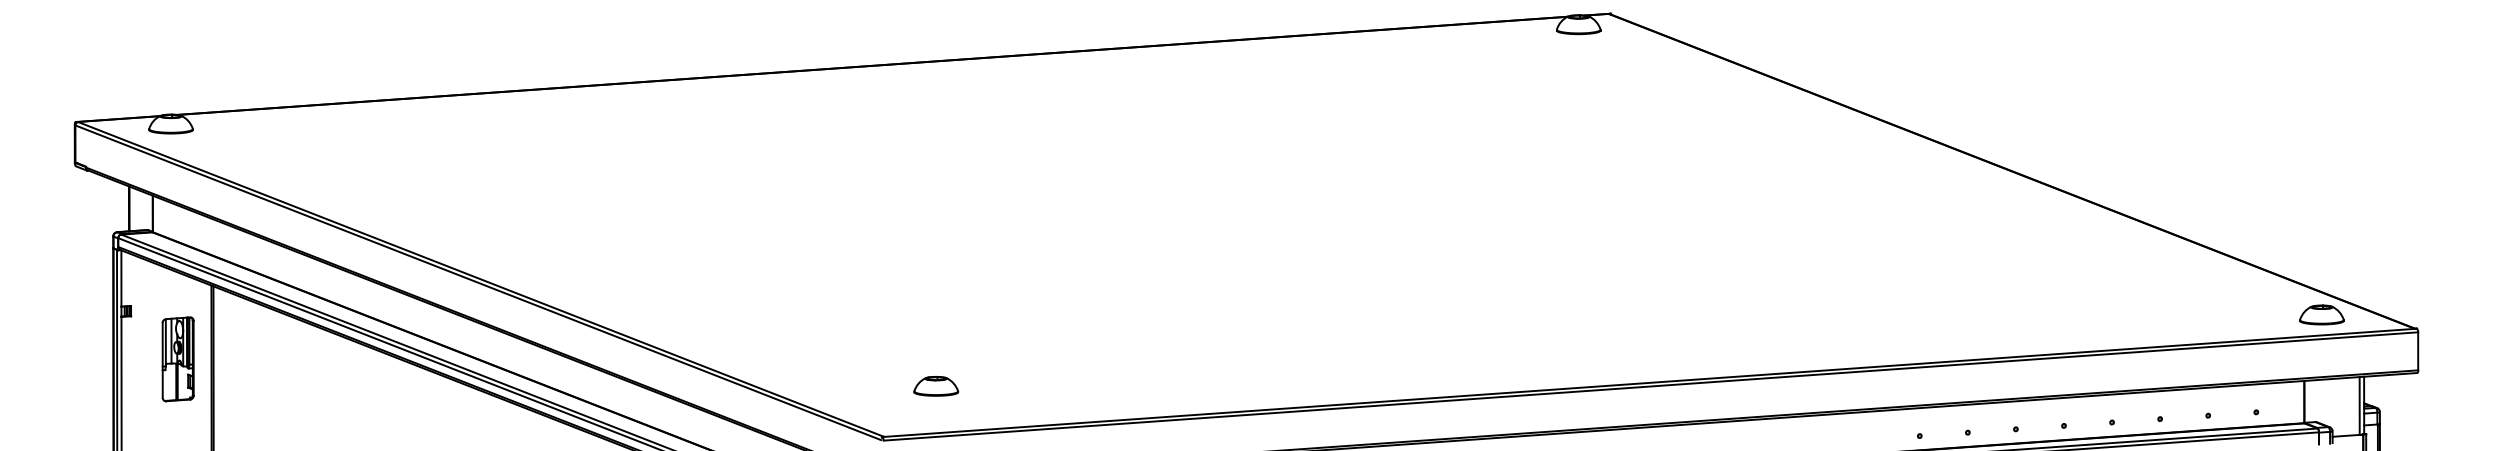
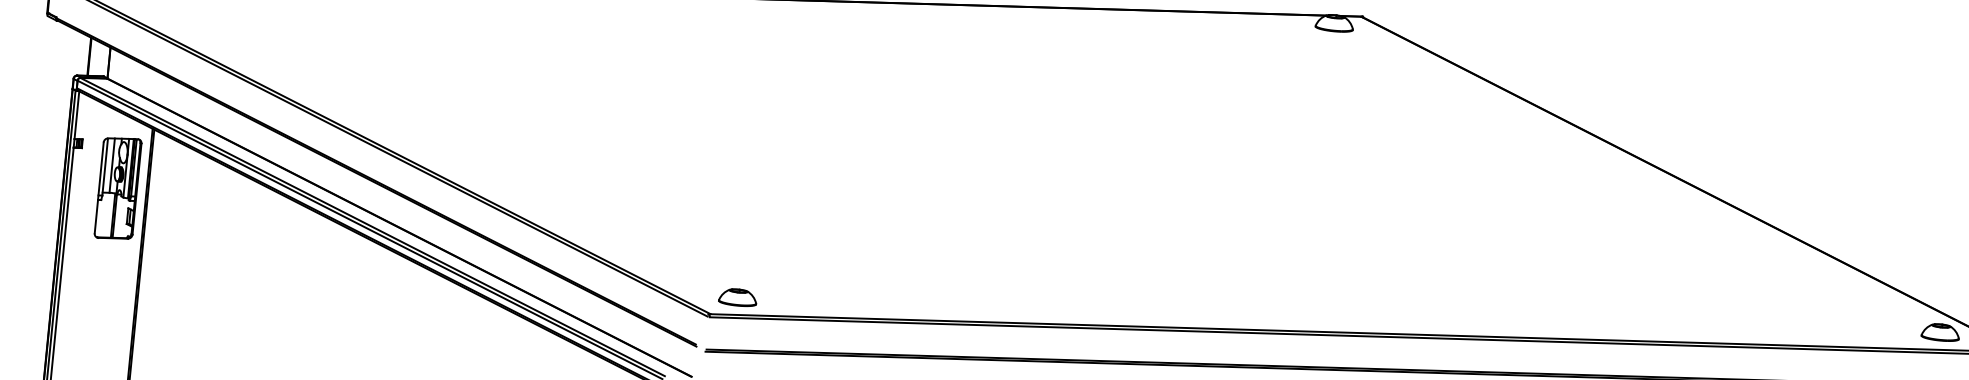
part: (178, 359) -> (118, 188), size x1.43
part: (936, 386) -> (738, 297), moved

